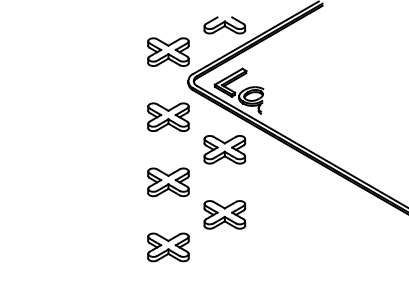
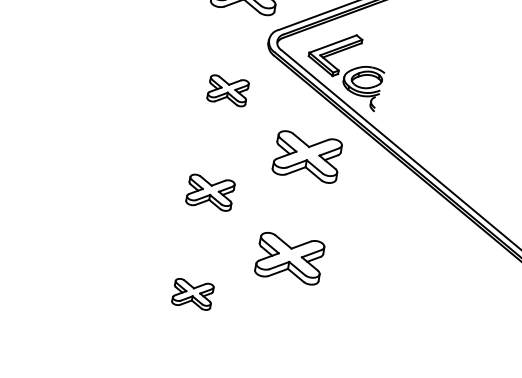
part: (168, 116) -> (228, 89), size x0.6
part: (168, 182) -> (210, 192), size x0.7
part: (168, 247) -> (192, 294), size x0.6

